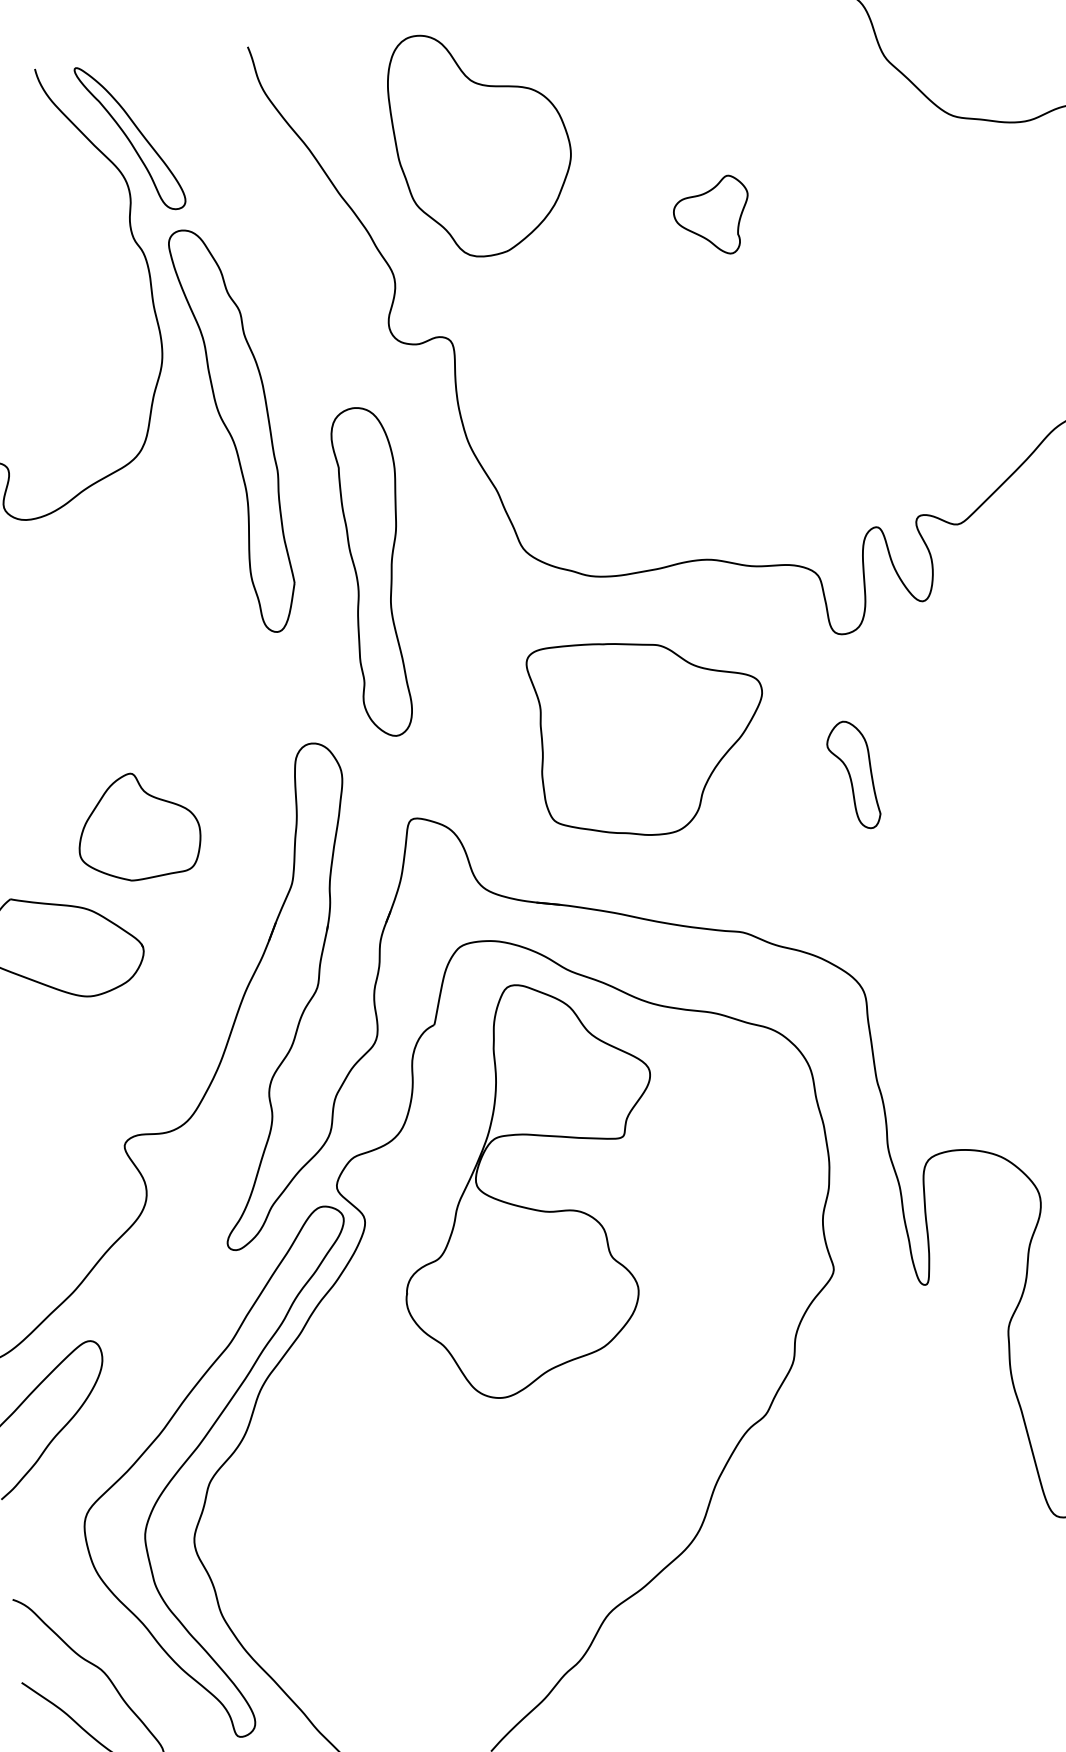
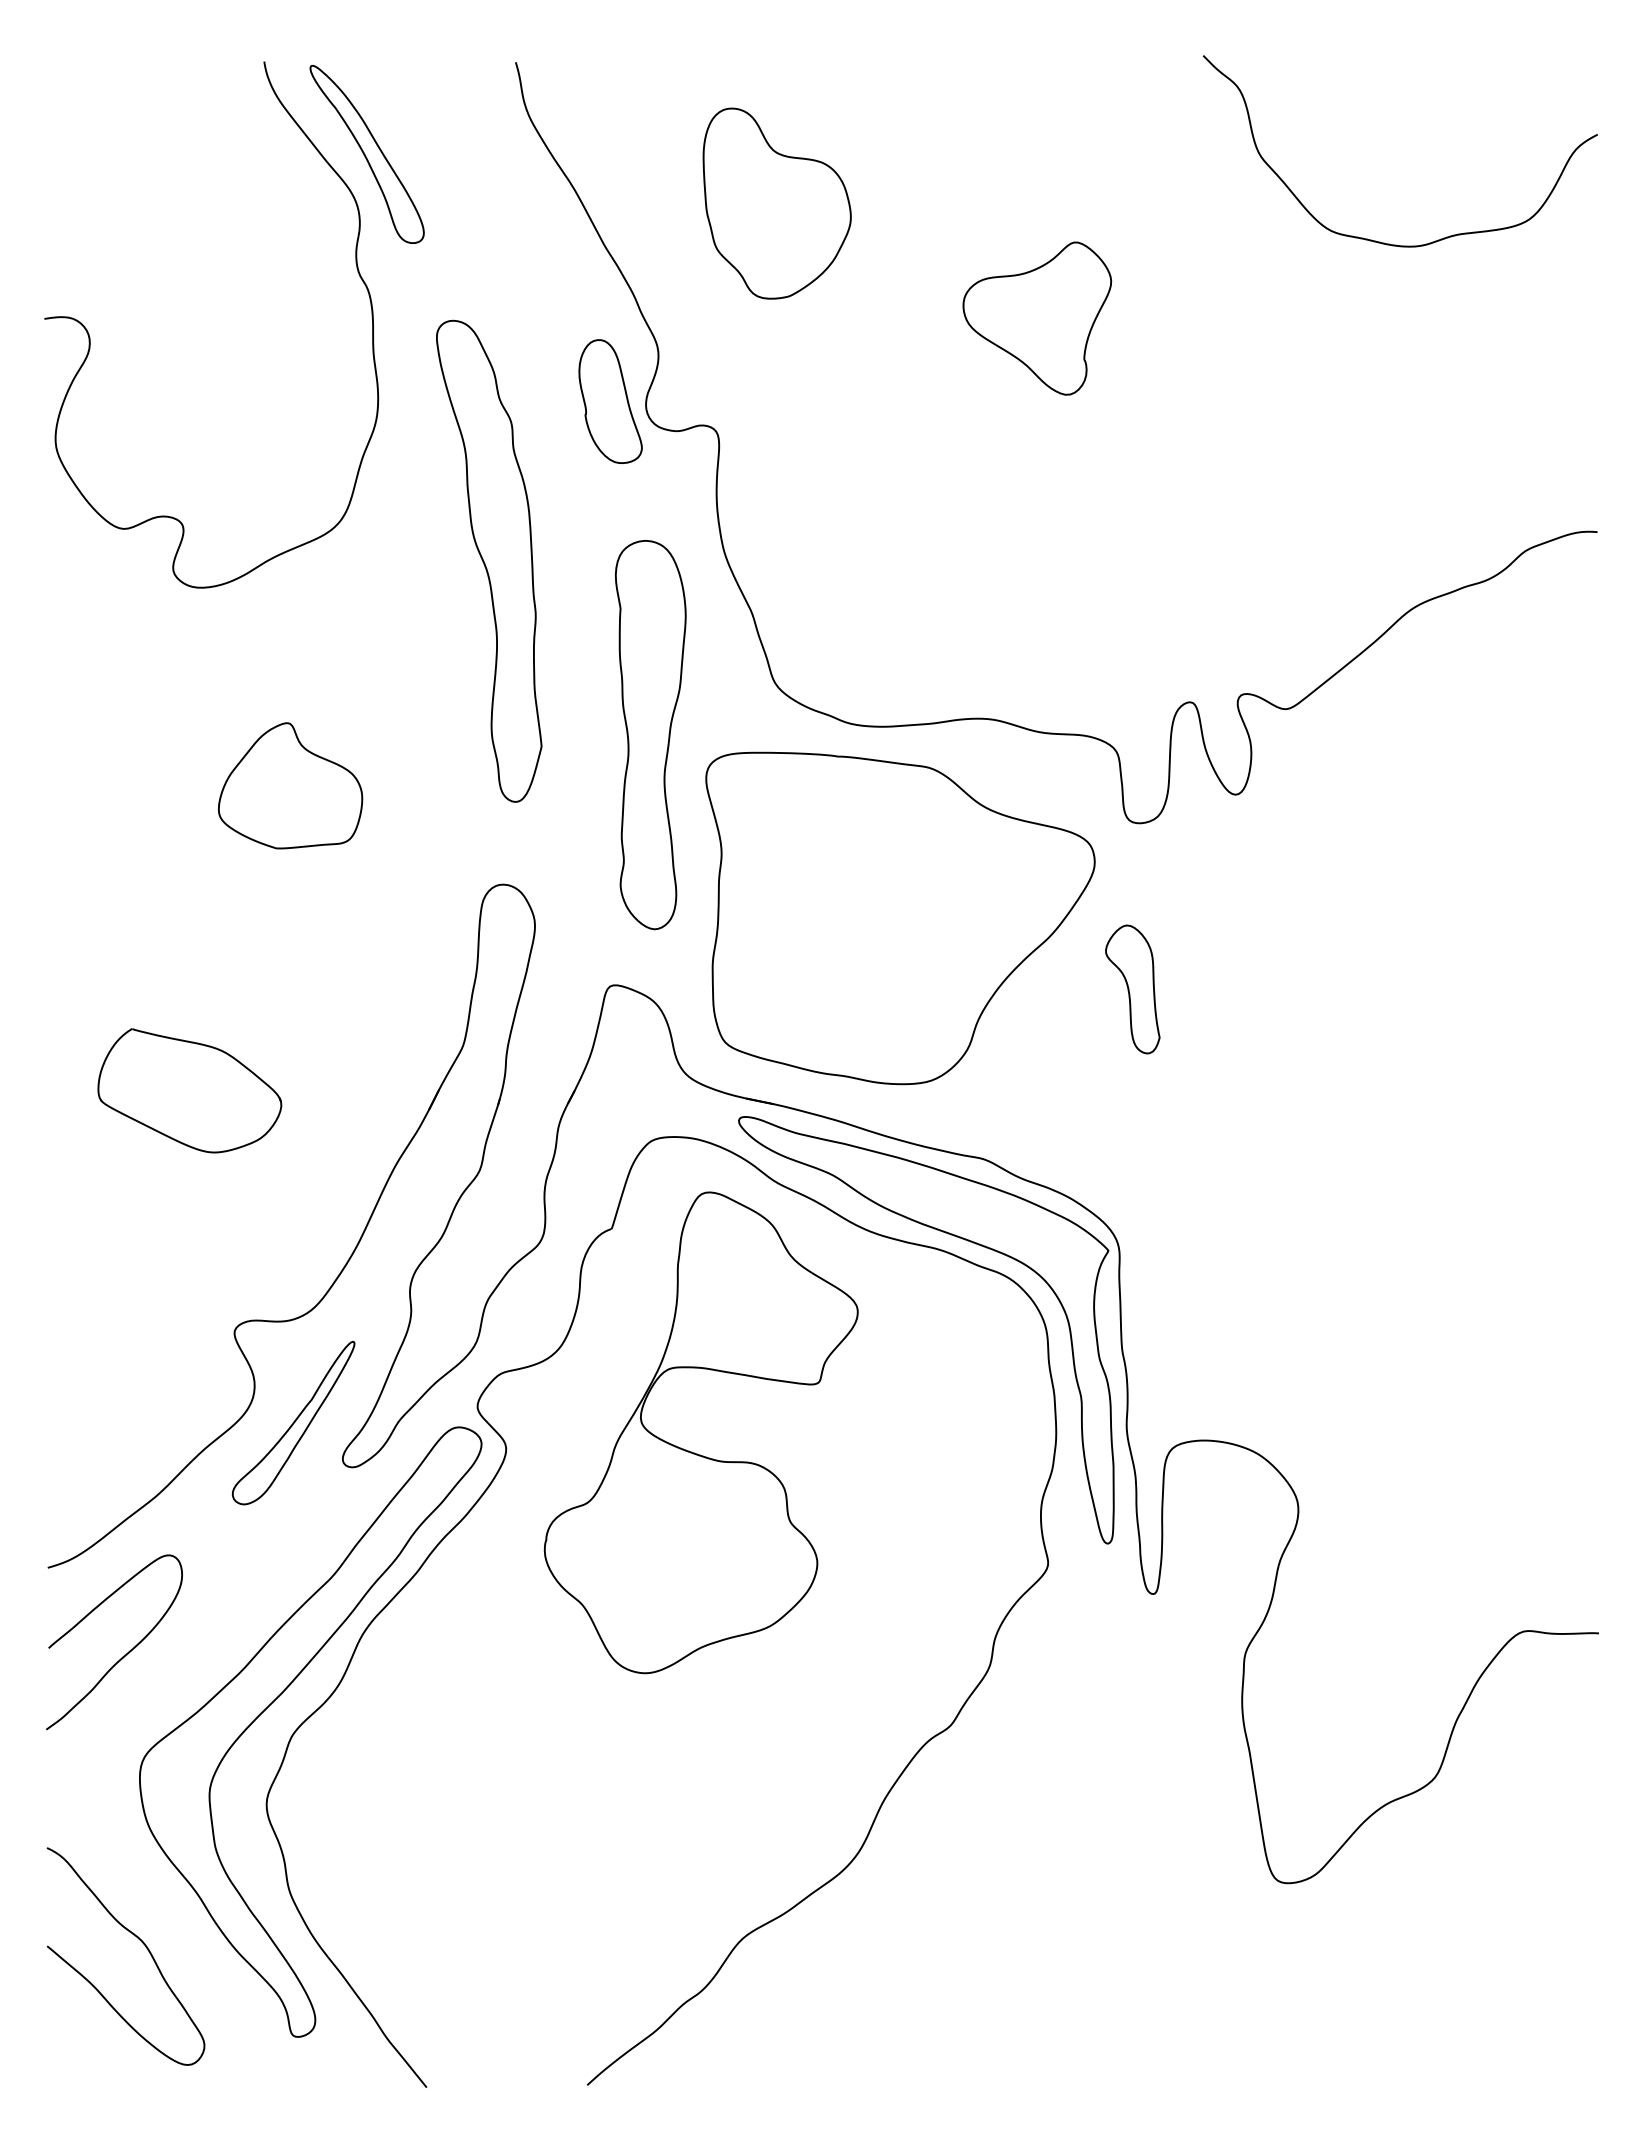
part: (481, 142) -> (776, 203), size x0.71
part: (712, 216) -> (1037, 318), size x1.67
part: (358, 325) -> (610, 401), added
part: (233, 430) -> (489, 560), moved
part: (375, 572) -> (650, 735), moved
part: (650, 736) -> (900, 918), size x1.43
part: (138, 826) -> (290, 785), moved
part: (726, 1001) -> (956, 1237), added
part: (182, 1218) -> (293, 1423), added

